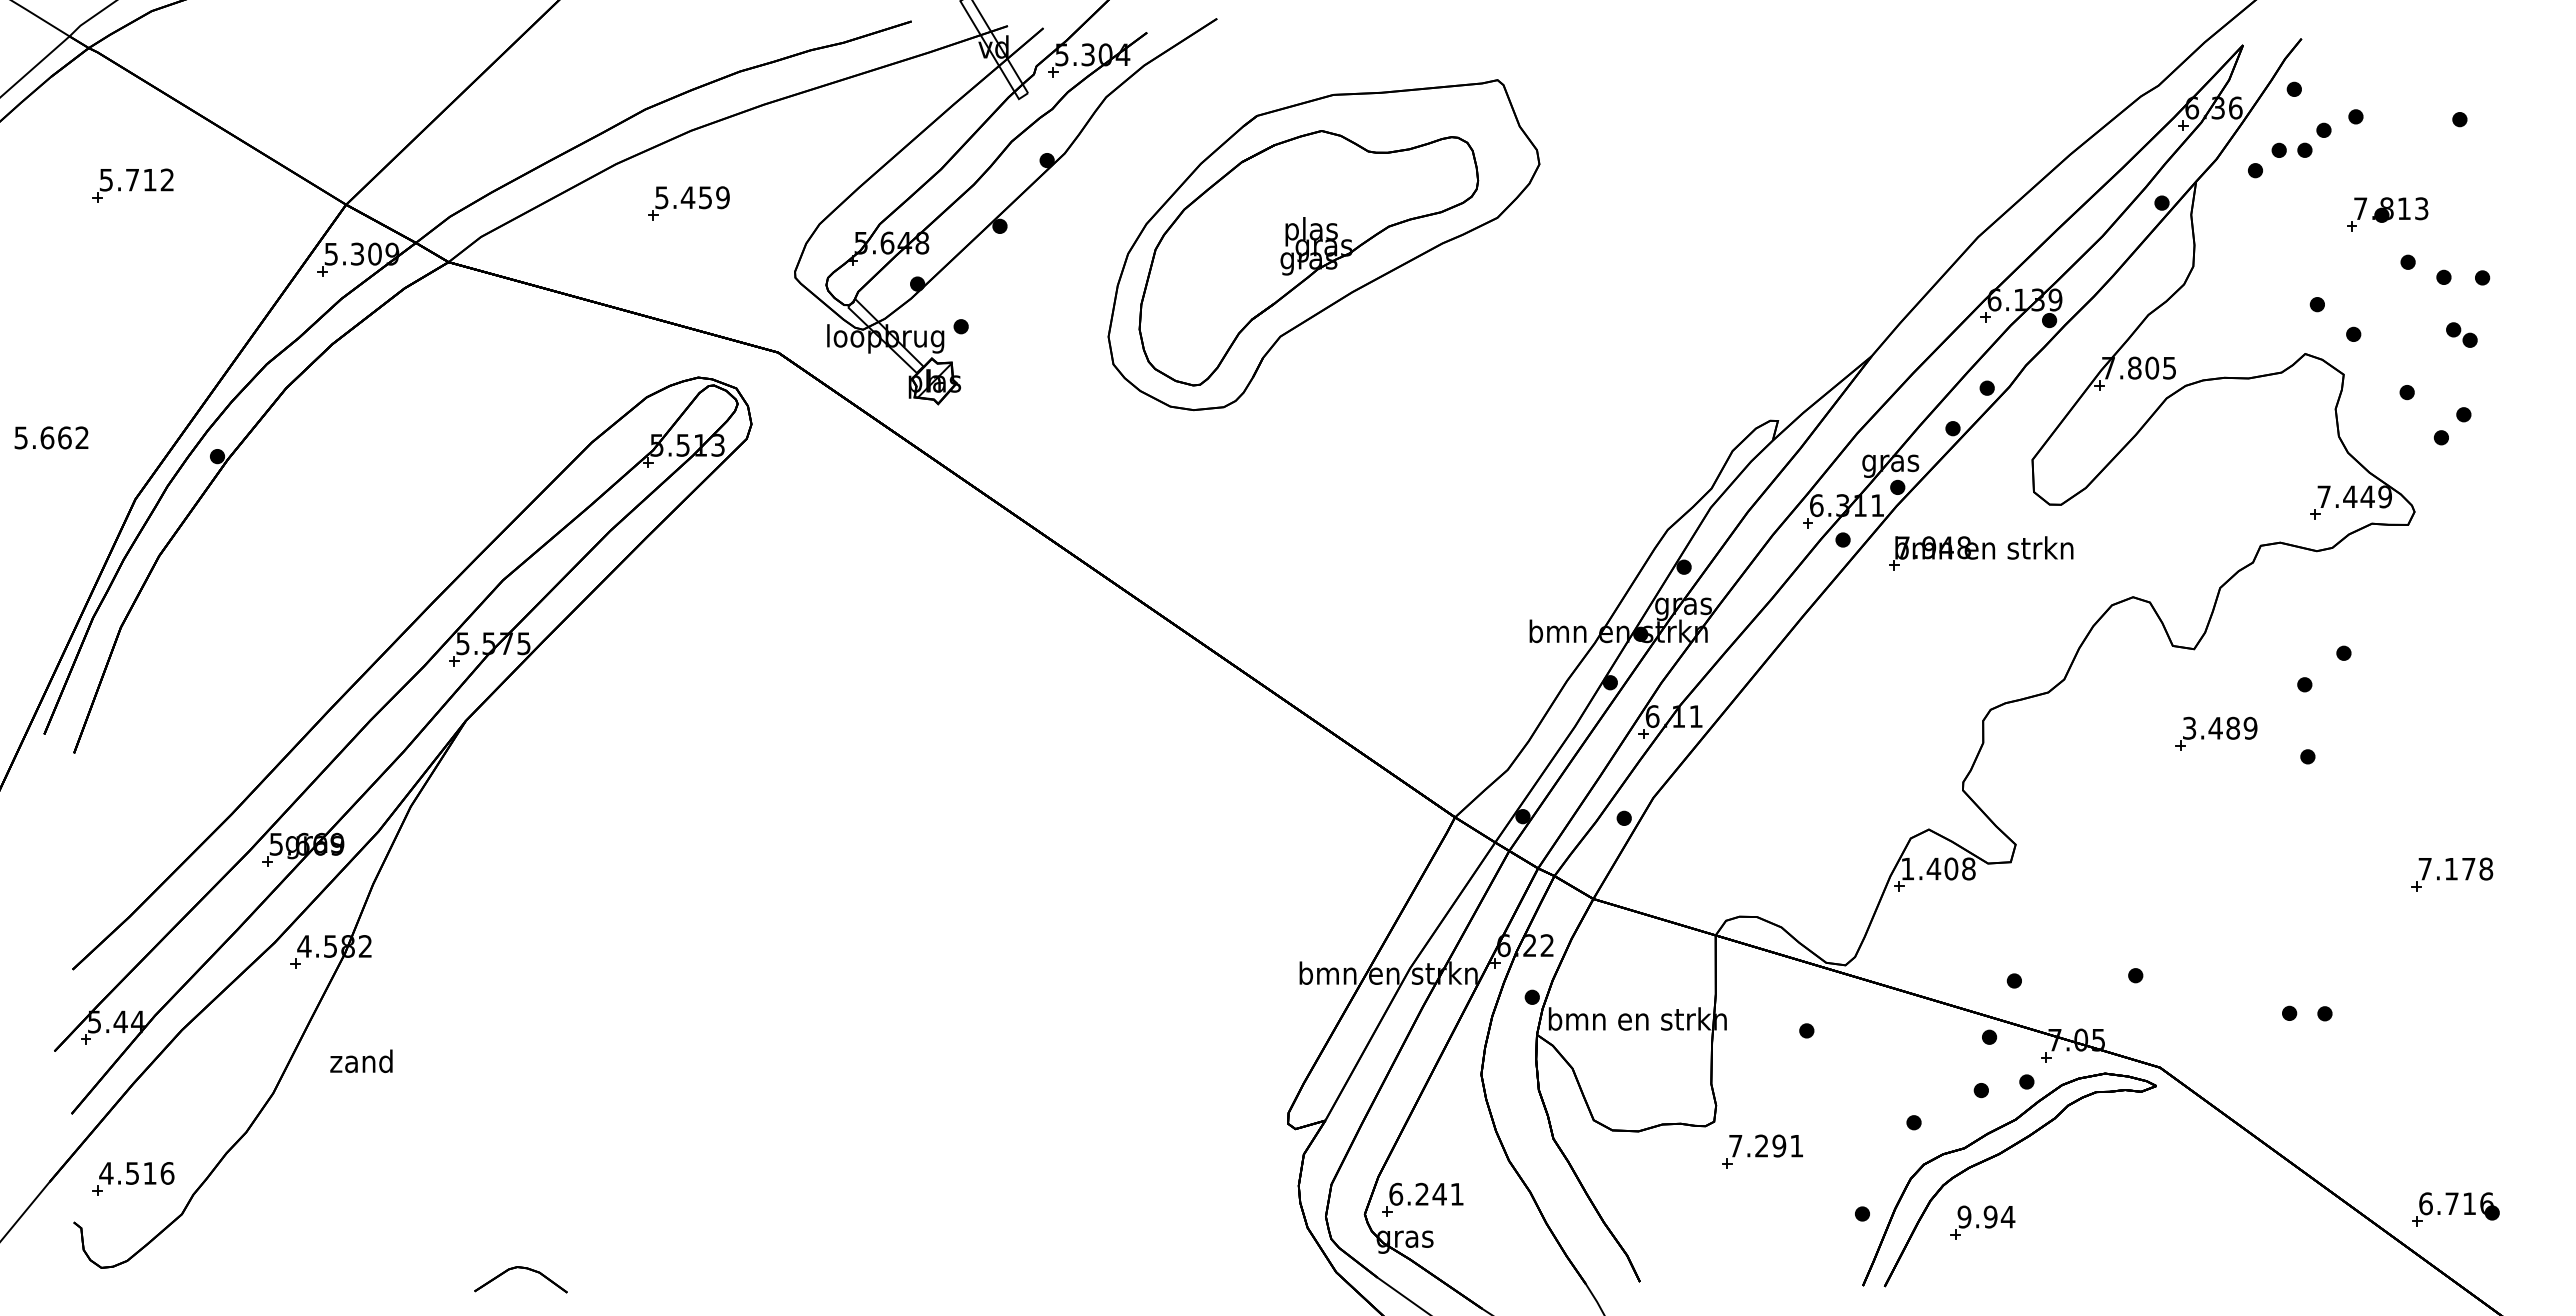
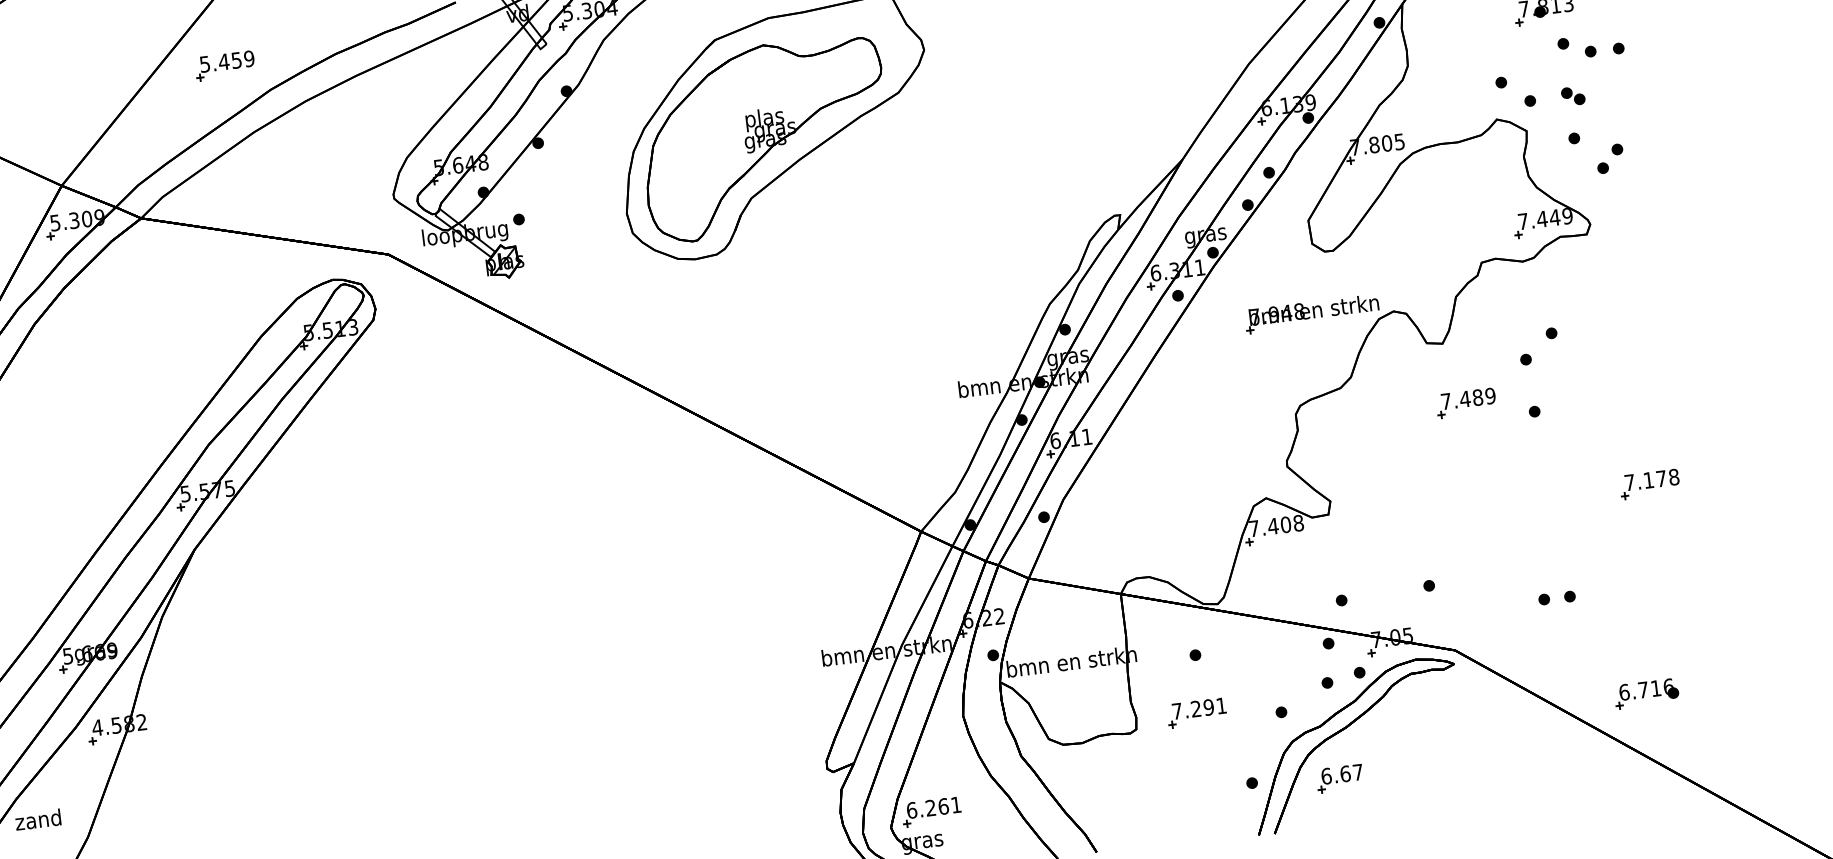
part: (688, 203) -> (224, 66), moved
part: (2461, 334) -> (1572, 95), moved
part: (1981, 553) -> (1312, 314), moved
text: (2189, 727) -> (1446, 400), 3.489 -> 7.489
text: (1907, 868) -> (1254, 528), 1.408 -> 7.408
text: (361, 1060) -> (38, 819), moved
part: (1762, 1151) -> (1197, 712), moved
text: (1439, 1193) -> (943, 805), 6.241 -> 6.261
part: (2455, 1209) -> (1646, 693), moved
text: (1986, 1216) -> (1342, 773), 9.94 -> 6.67

